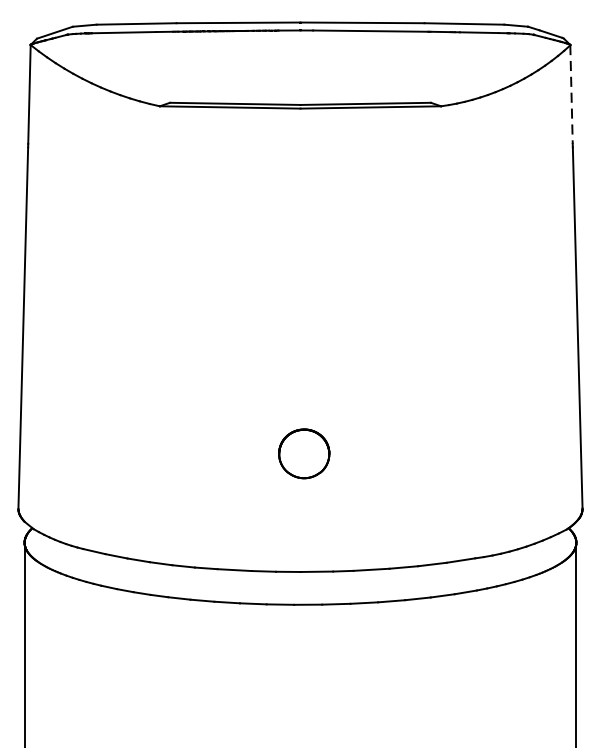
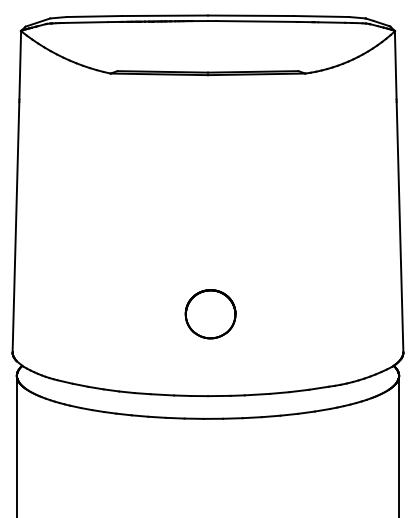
line: (571, 94) -> (395, 65), dashed -> solid
part: (304, 454) -> (210, 314), size x1.43

